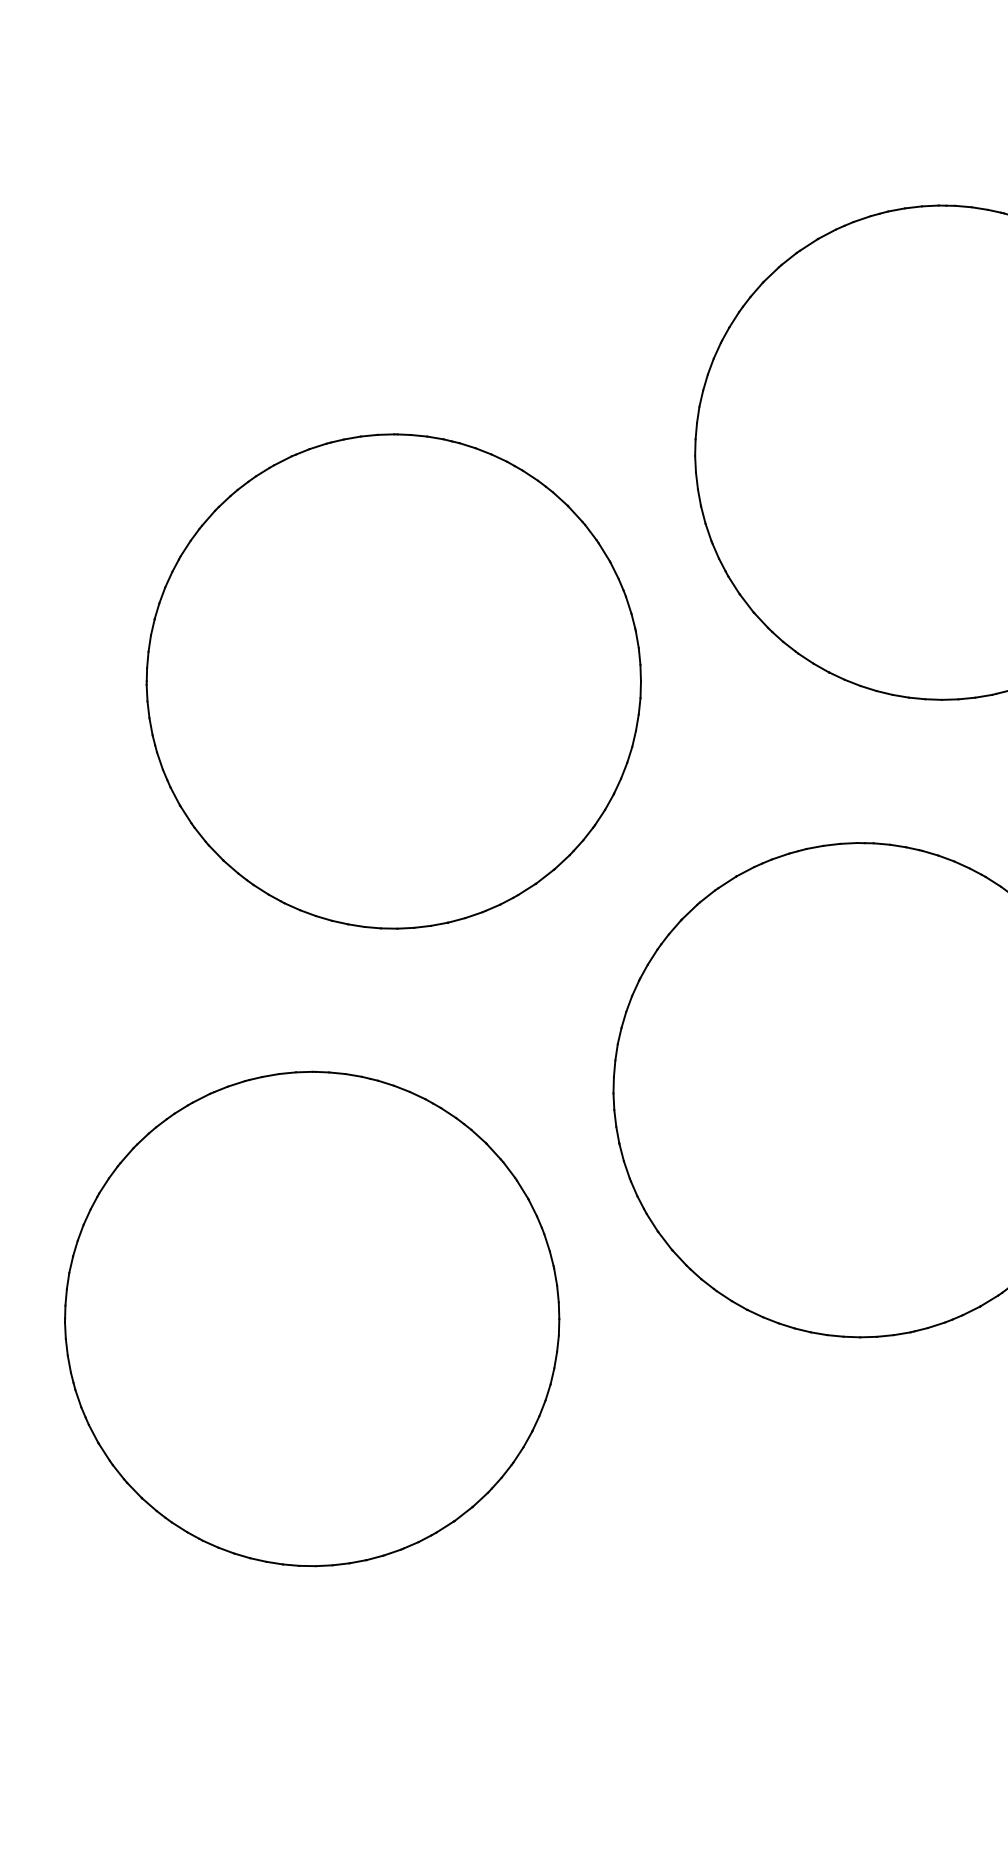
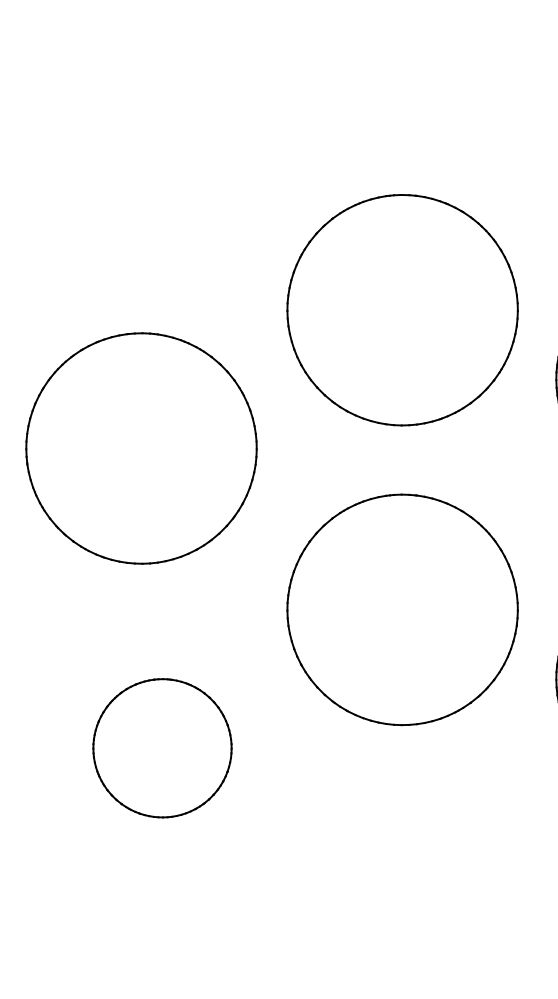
part: (393, 681) -> (141, 448), moved
part: (312, 1319) -> (162, 748), size x0.6

